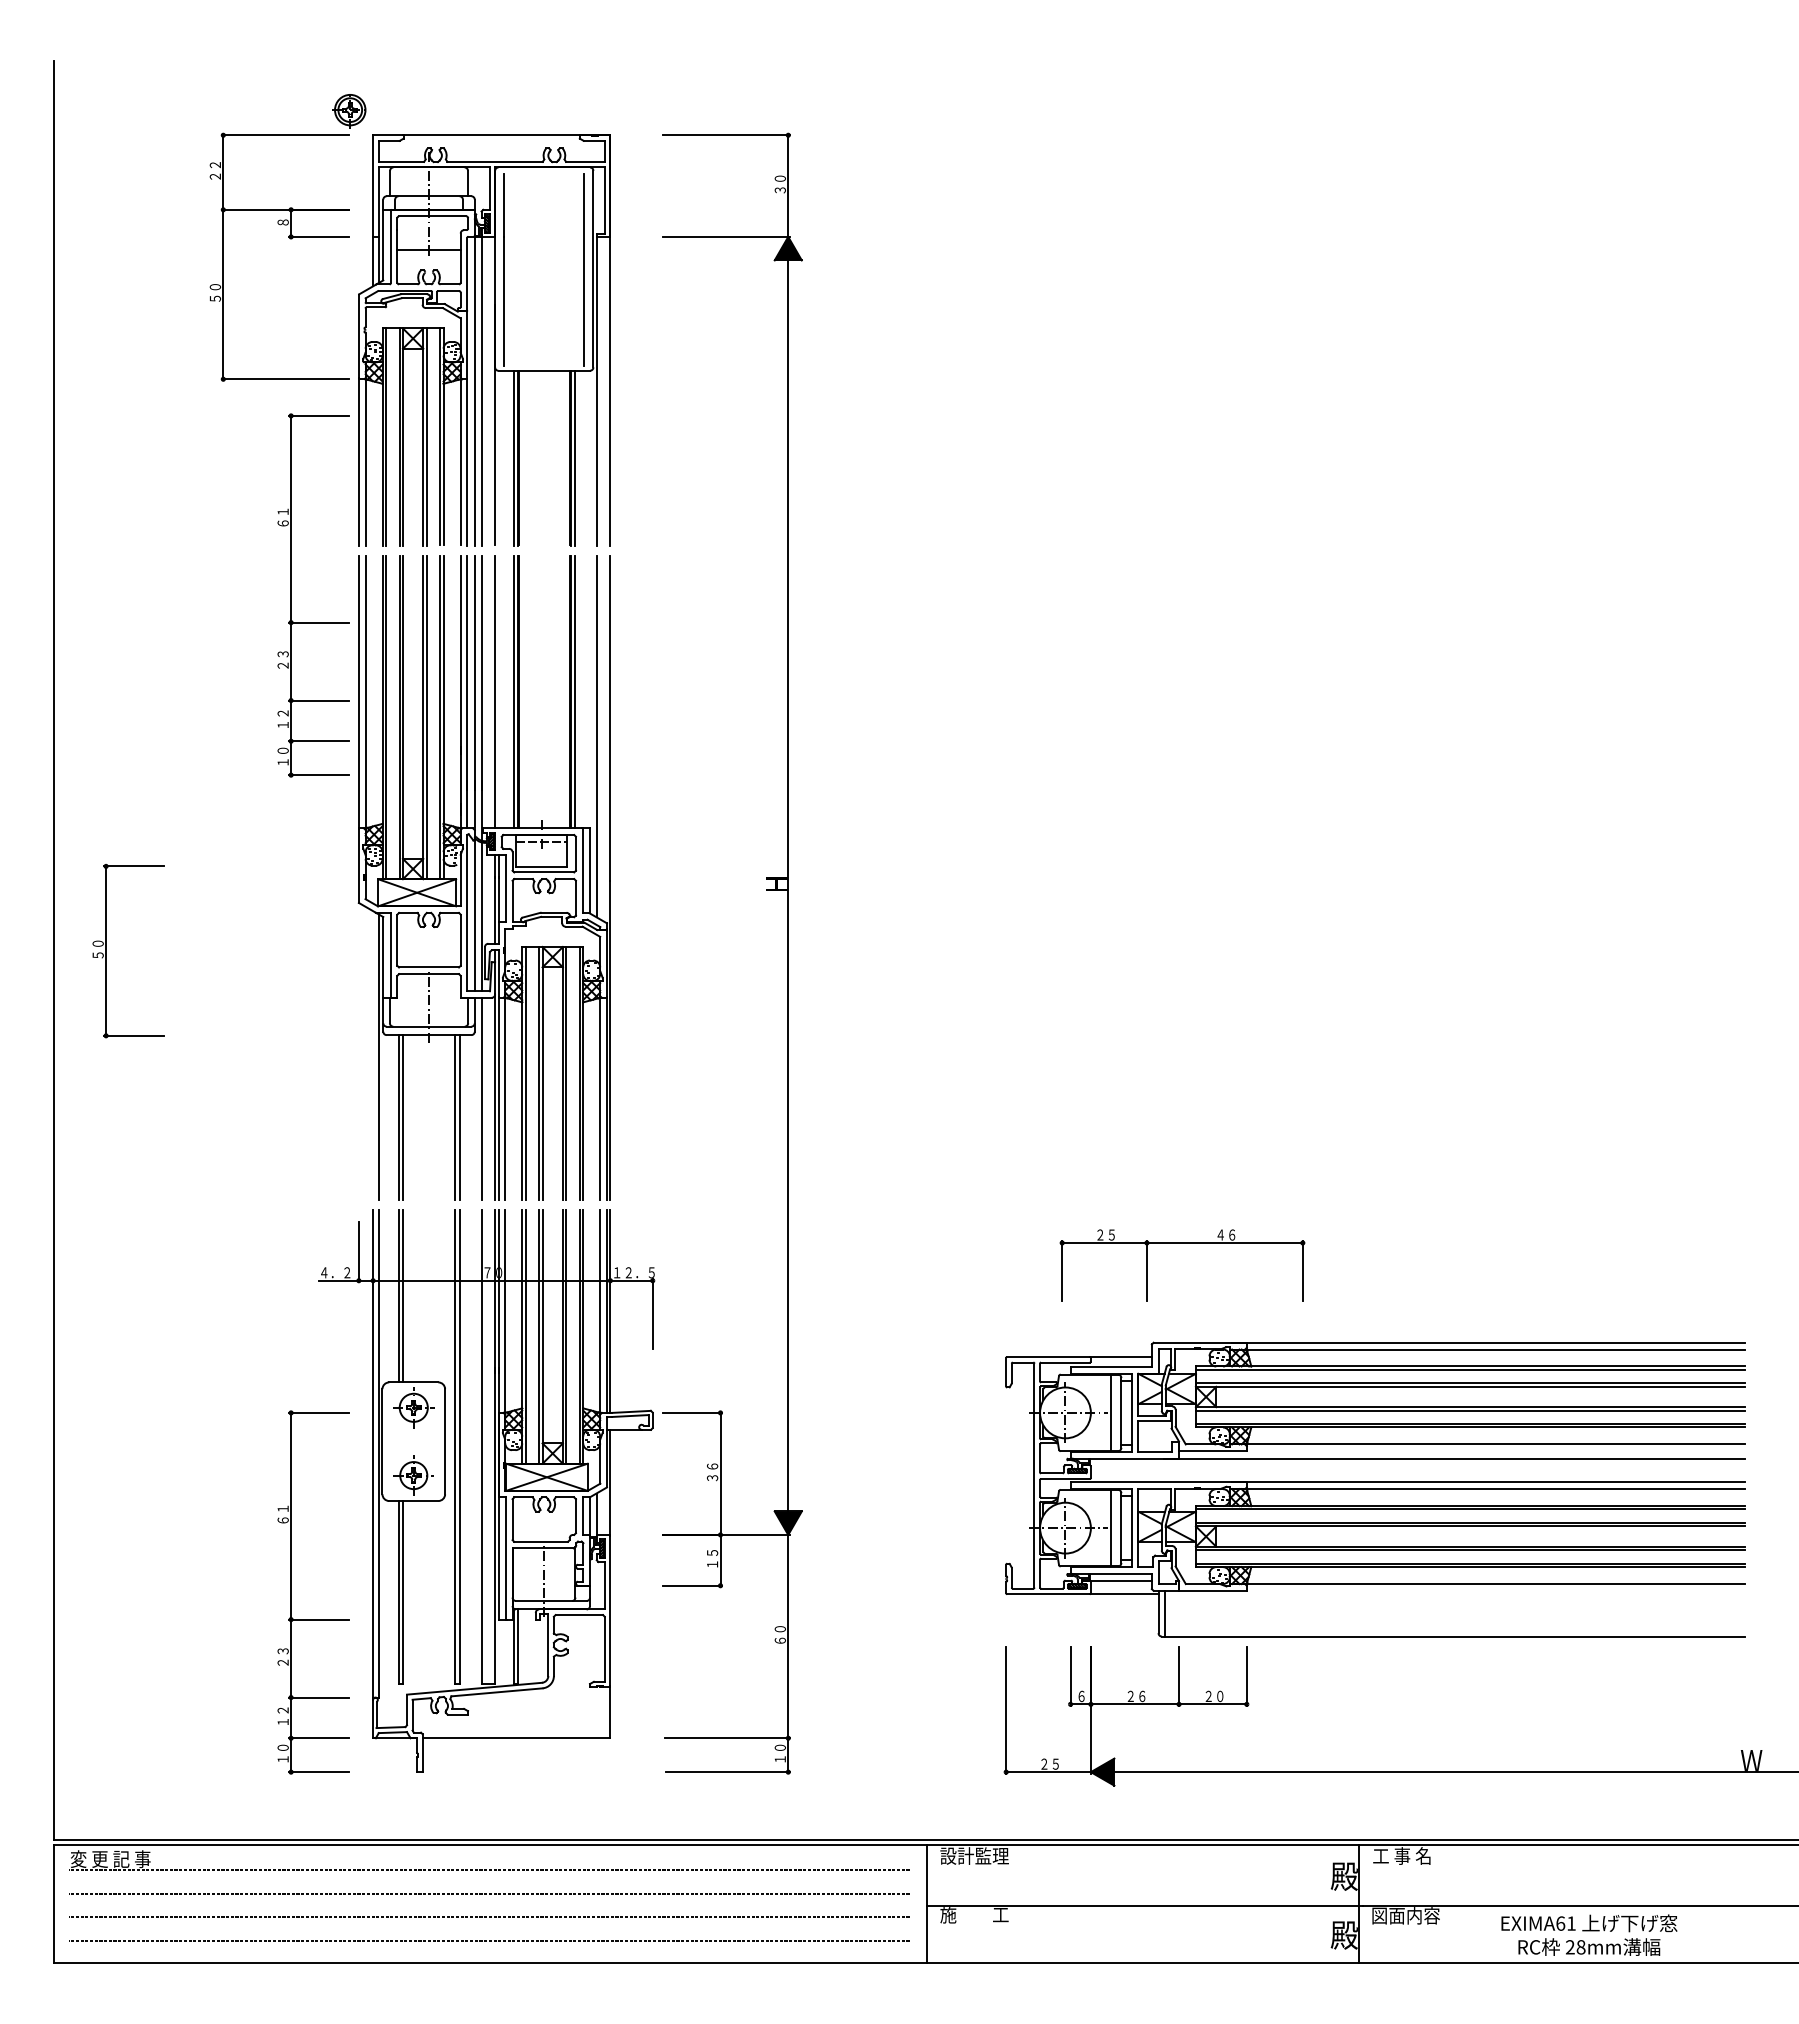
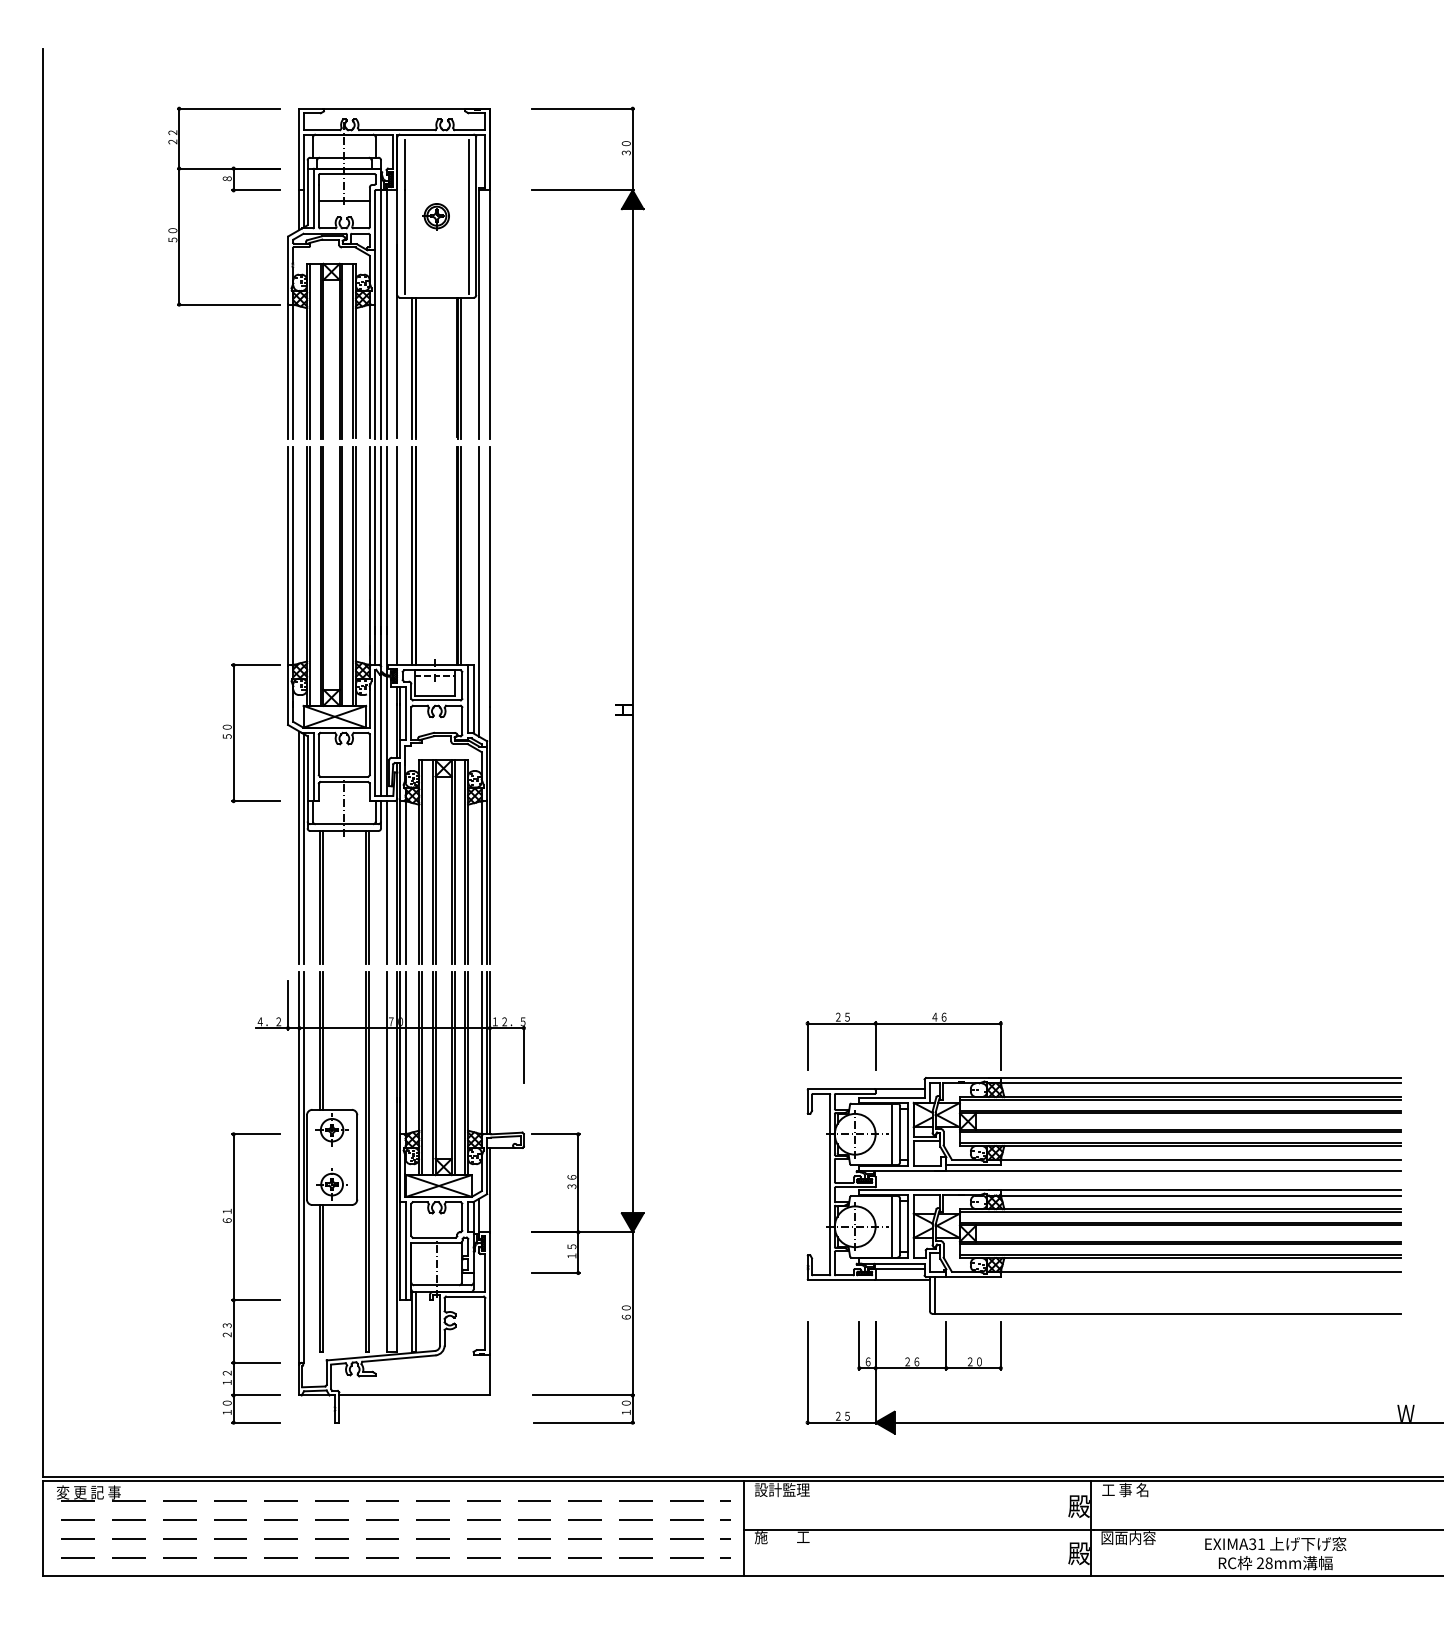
part: (349, 111) -> (436, 217), moved
part: (291, 595) -> (233, 478), removed
part: (106, 951) -> (233, 733), moved
line: (373, 1055) -> (299, 847), added
part: (1182, 1243) -> (904, 1024), moved
text: (1560, 1923) -> (1252, 1544), EXIMA61 -> EXIMA31

